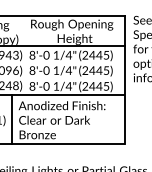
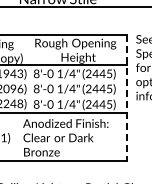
line: (124, 80) -> (127, 98), solid -> dashed
line: (11, 118) -> (16, 136), removed

